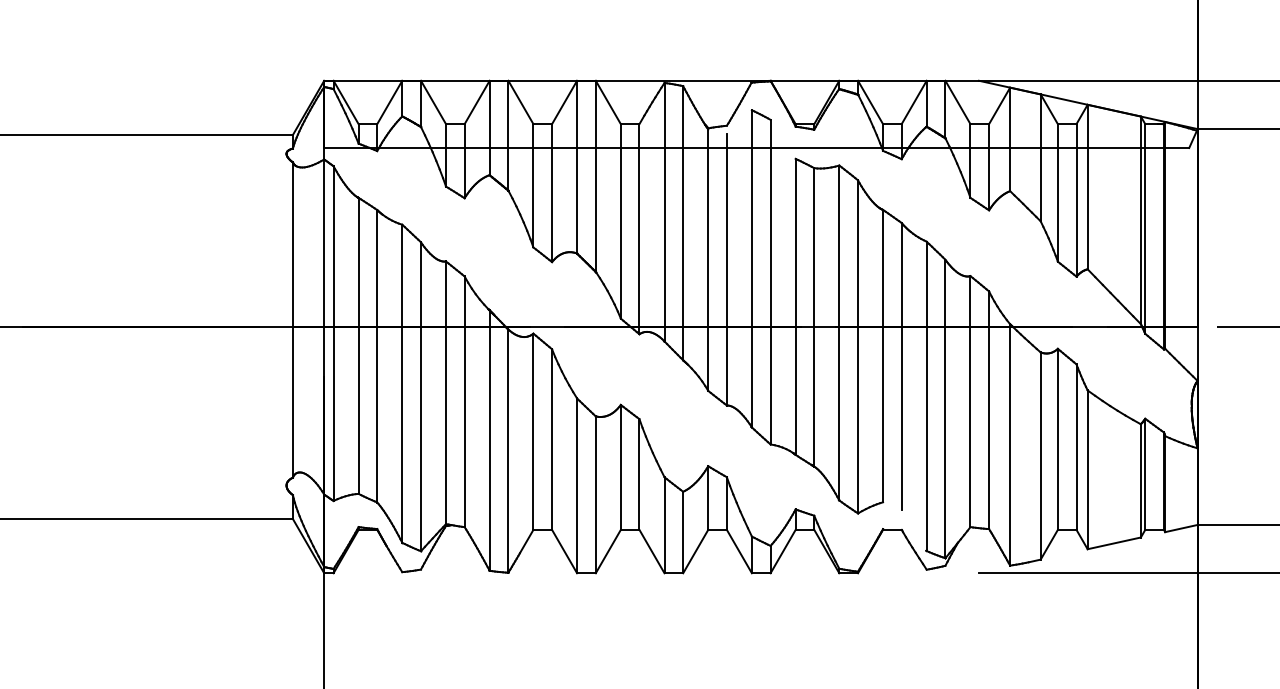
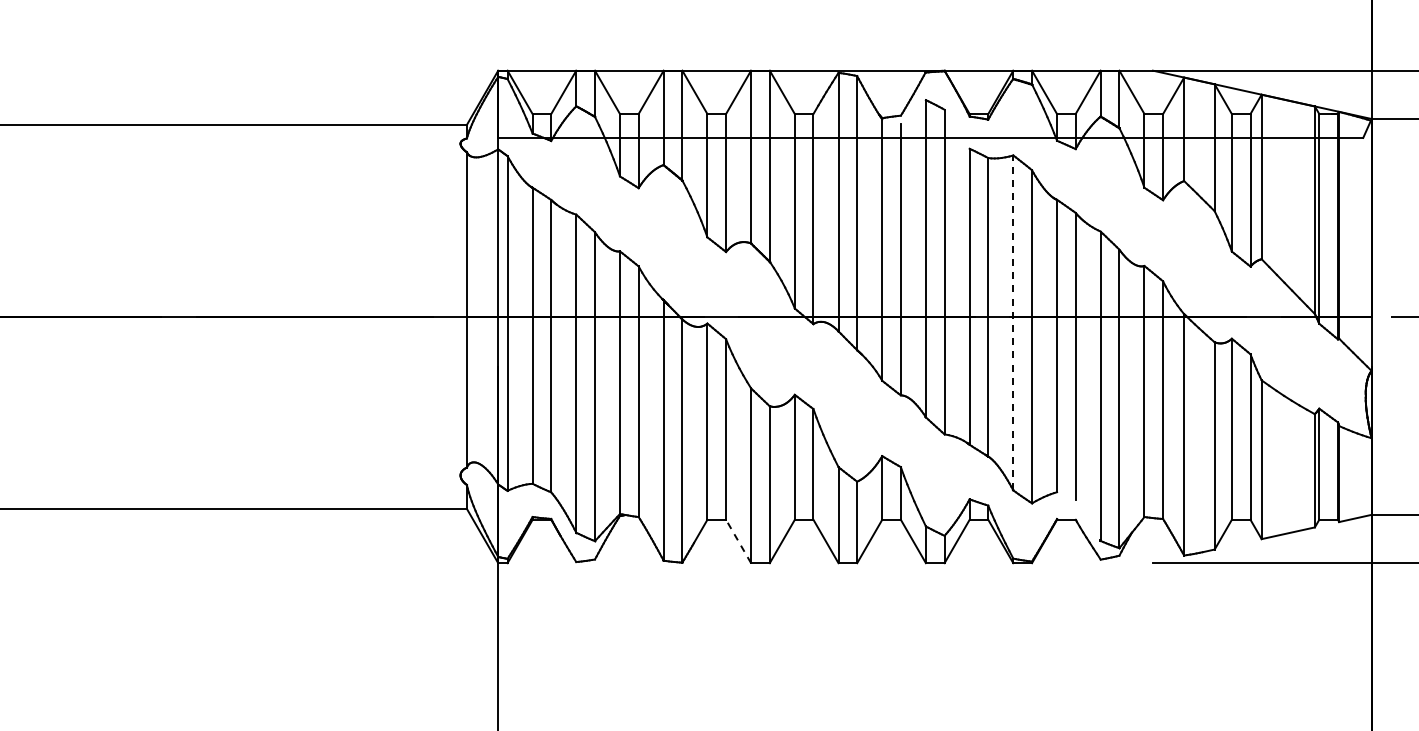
line: (839, 332) -> (1013, 322), solid -> dashed
line: (564, 551) -> (738, 541), solid -> dashed

